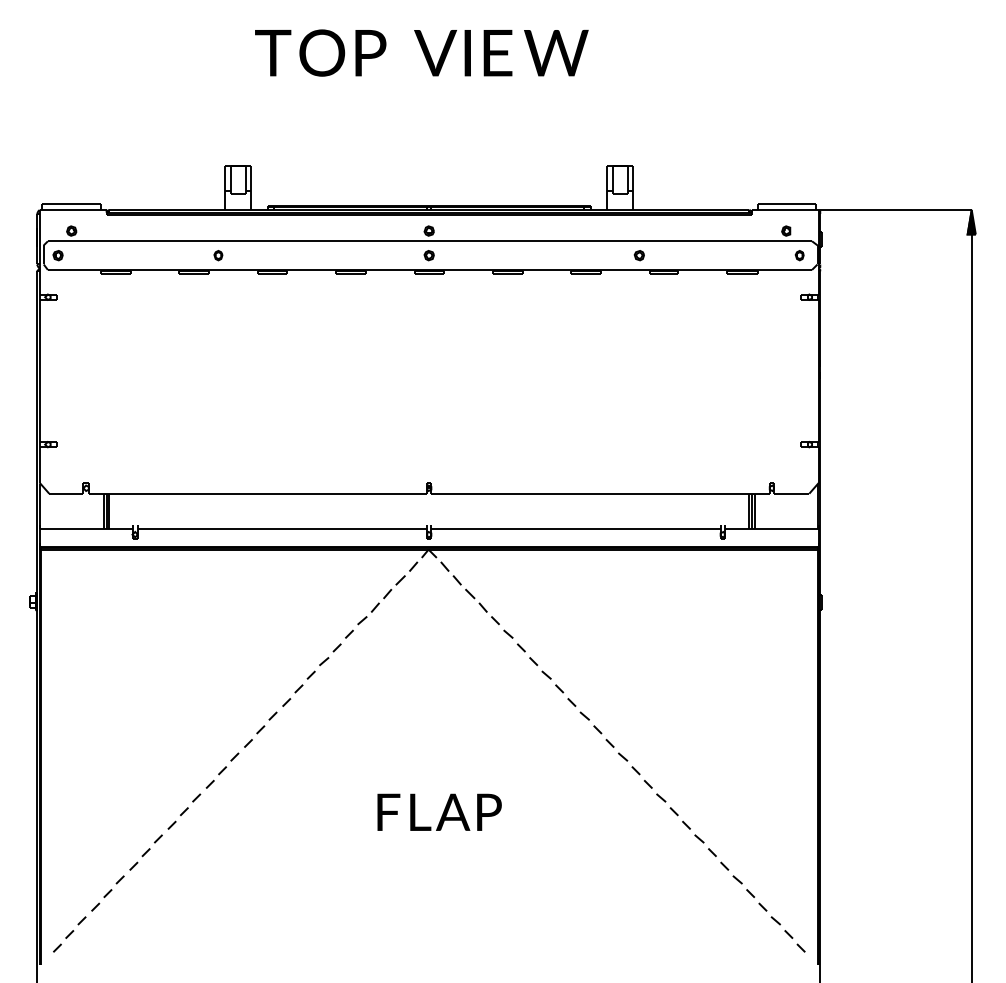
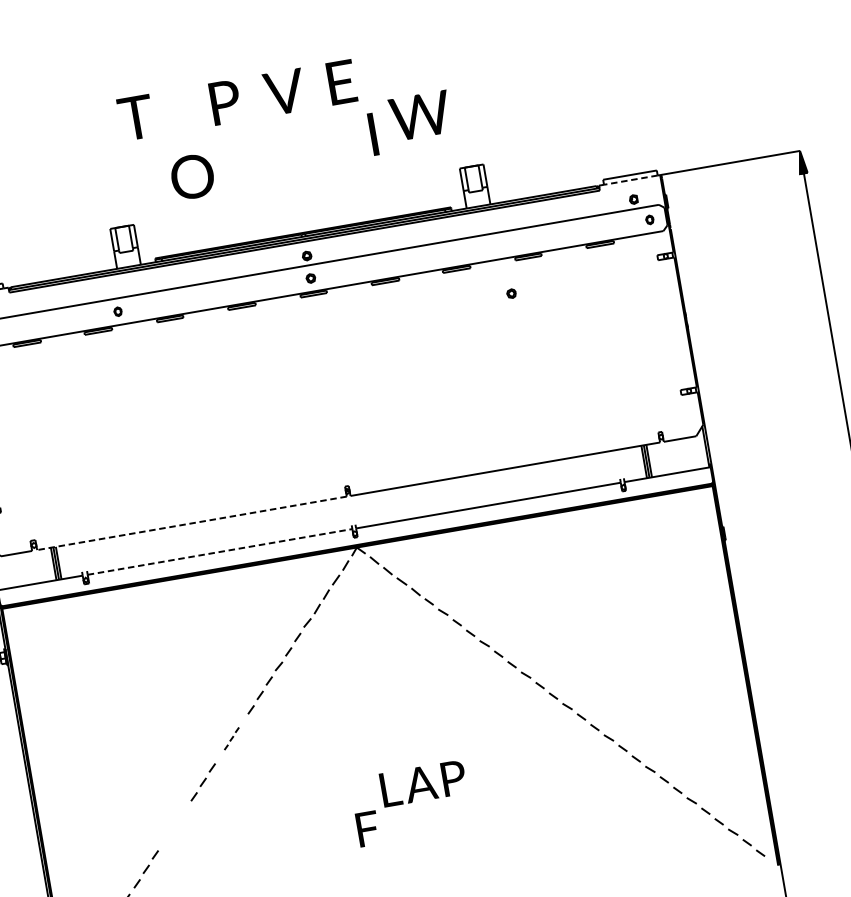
text: (322, 52) -> (192, 176), moved
text: (556, 52) -> (420, 115), moved
text: (467, 53) -> (373, 134), moved
line: (786, 209) -> (630, 179), solid -> dashed
part: (638, 255) -> (510, 293), moved
line: (257, 493) -> (191, 523), solid -> dashed
line: (282, 529) -> (219, 552), solid -> dashed
part: (260, 729) -> (231, 738), size x0.6
part: (184, 811) -> (174, 825), removed
text: (388, 811) -> (367, 828), moved

